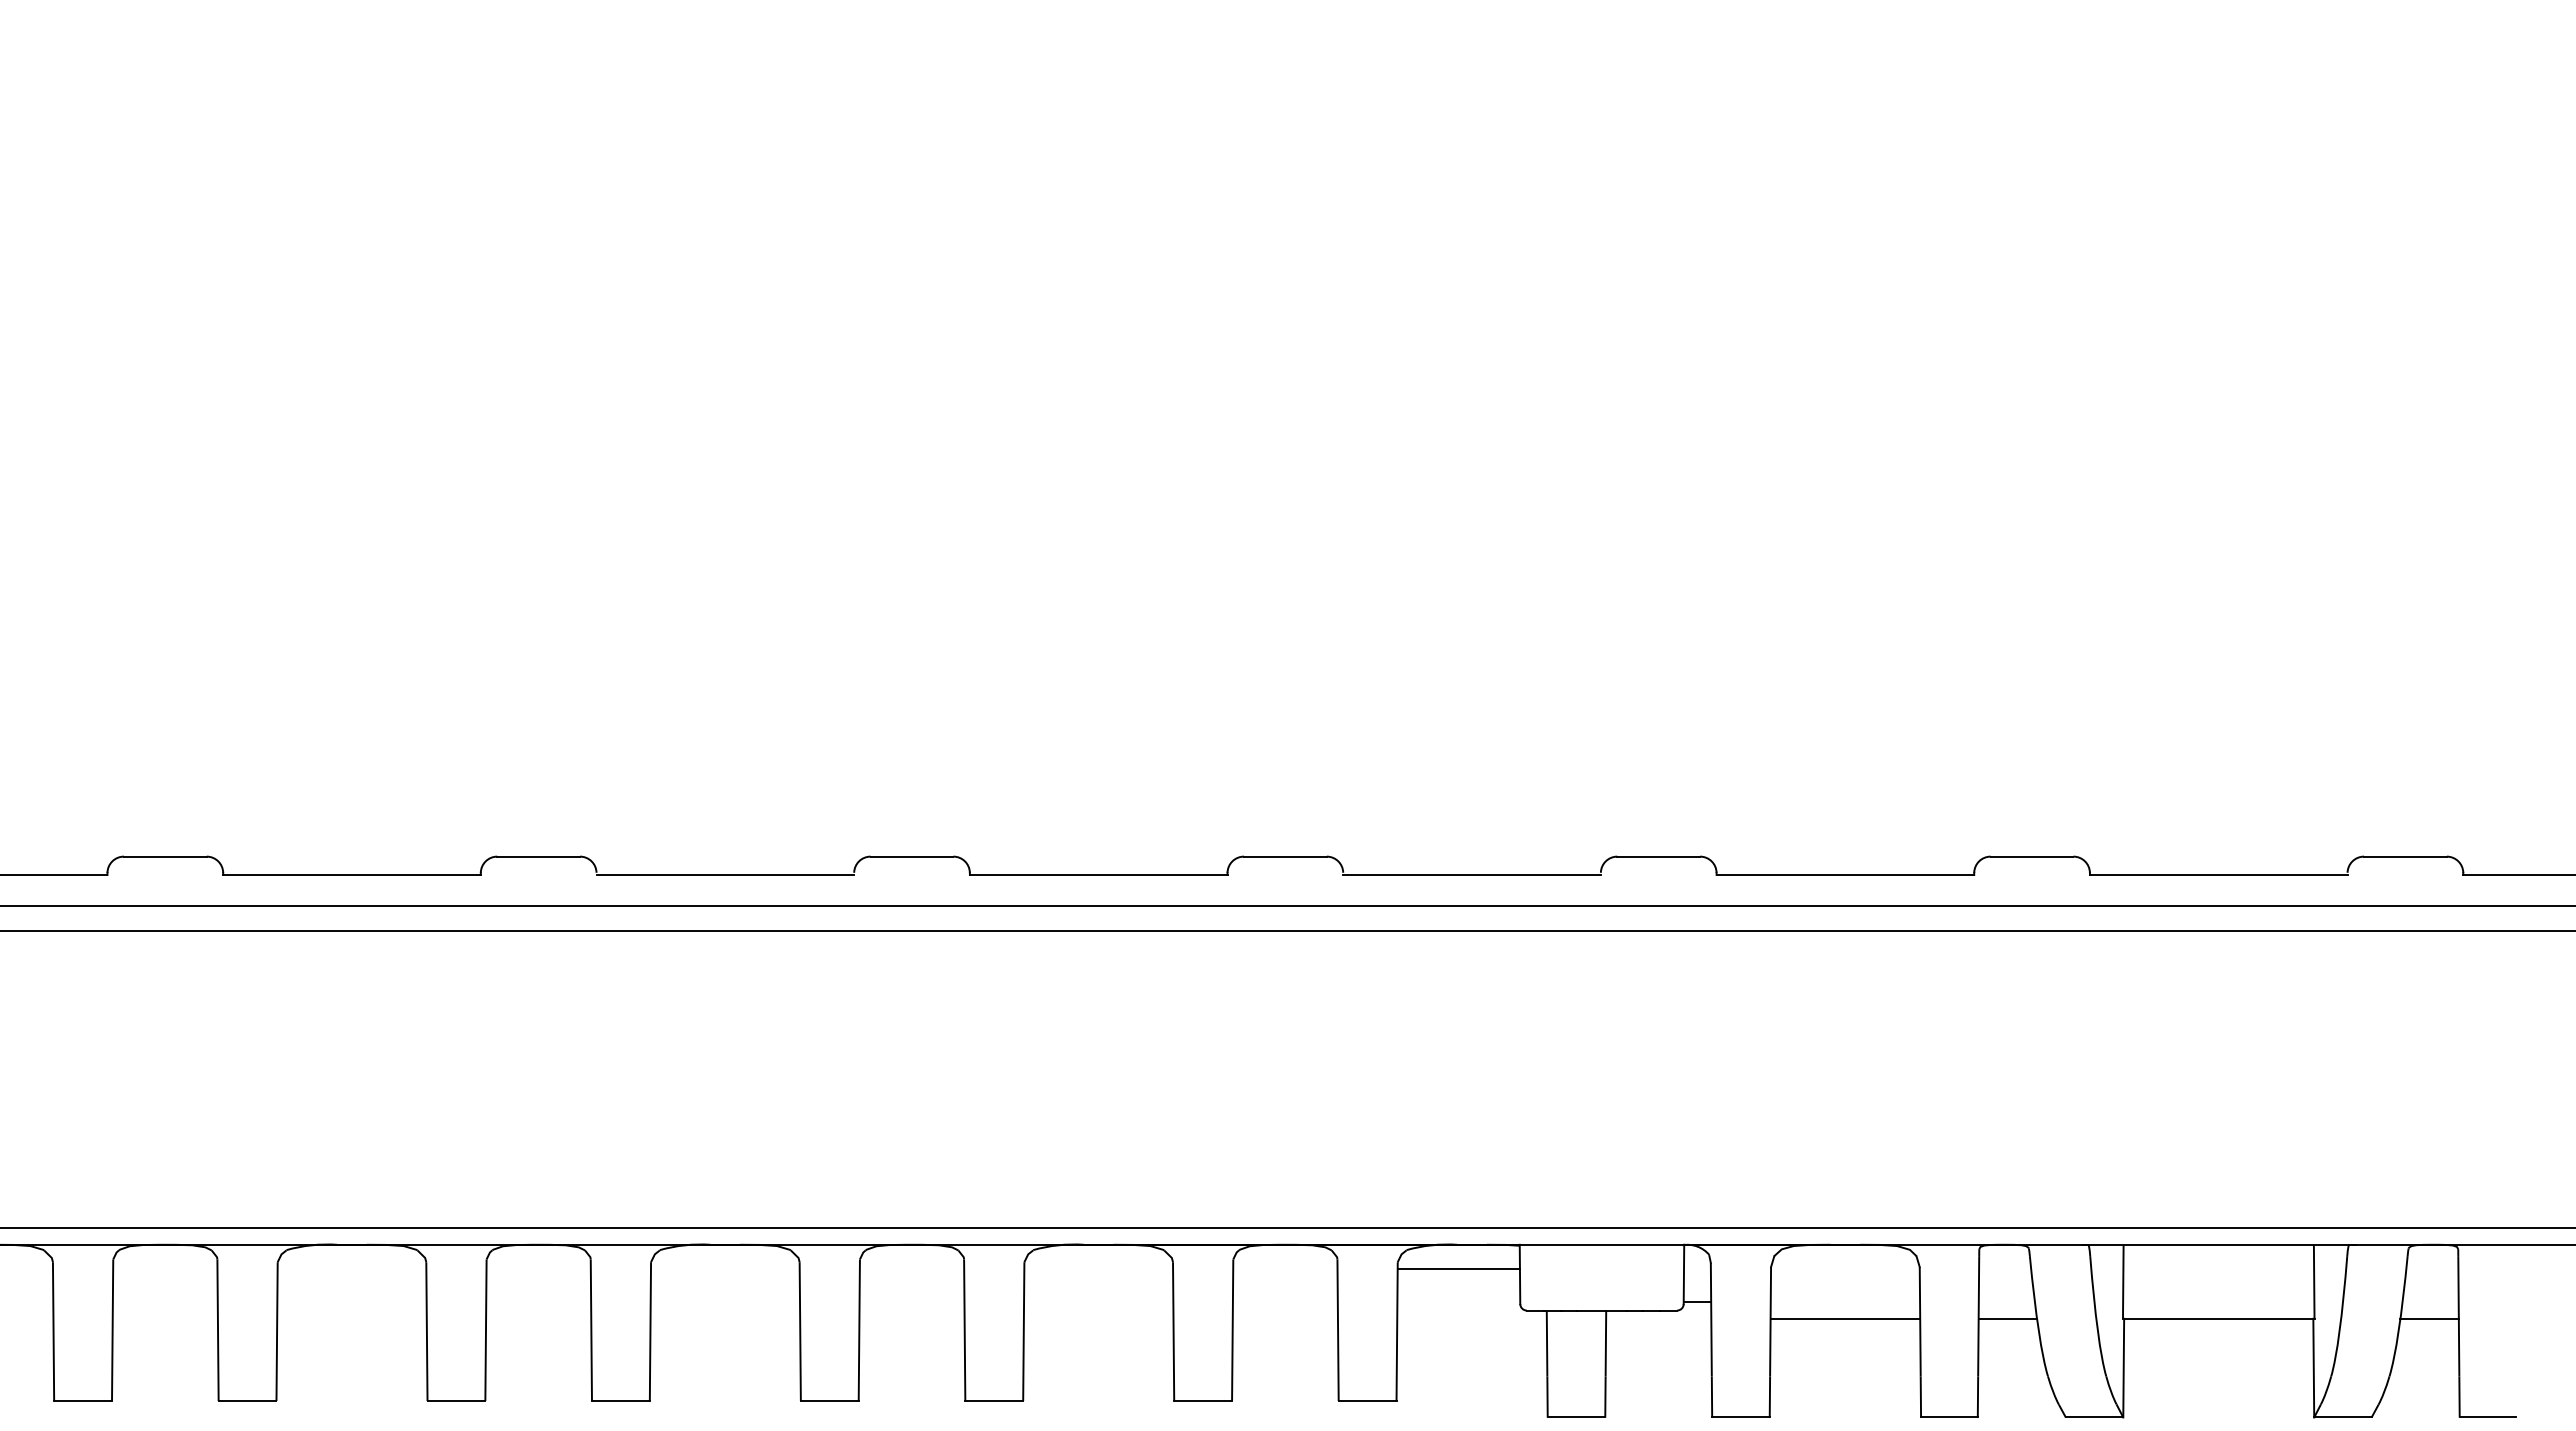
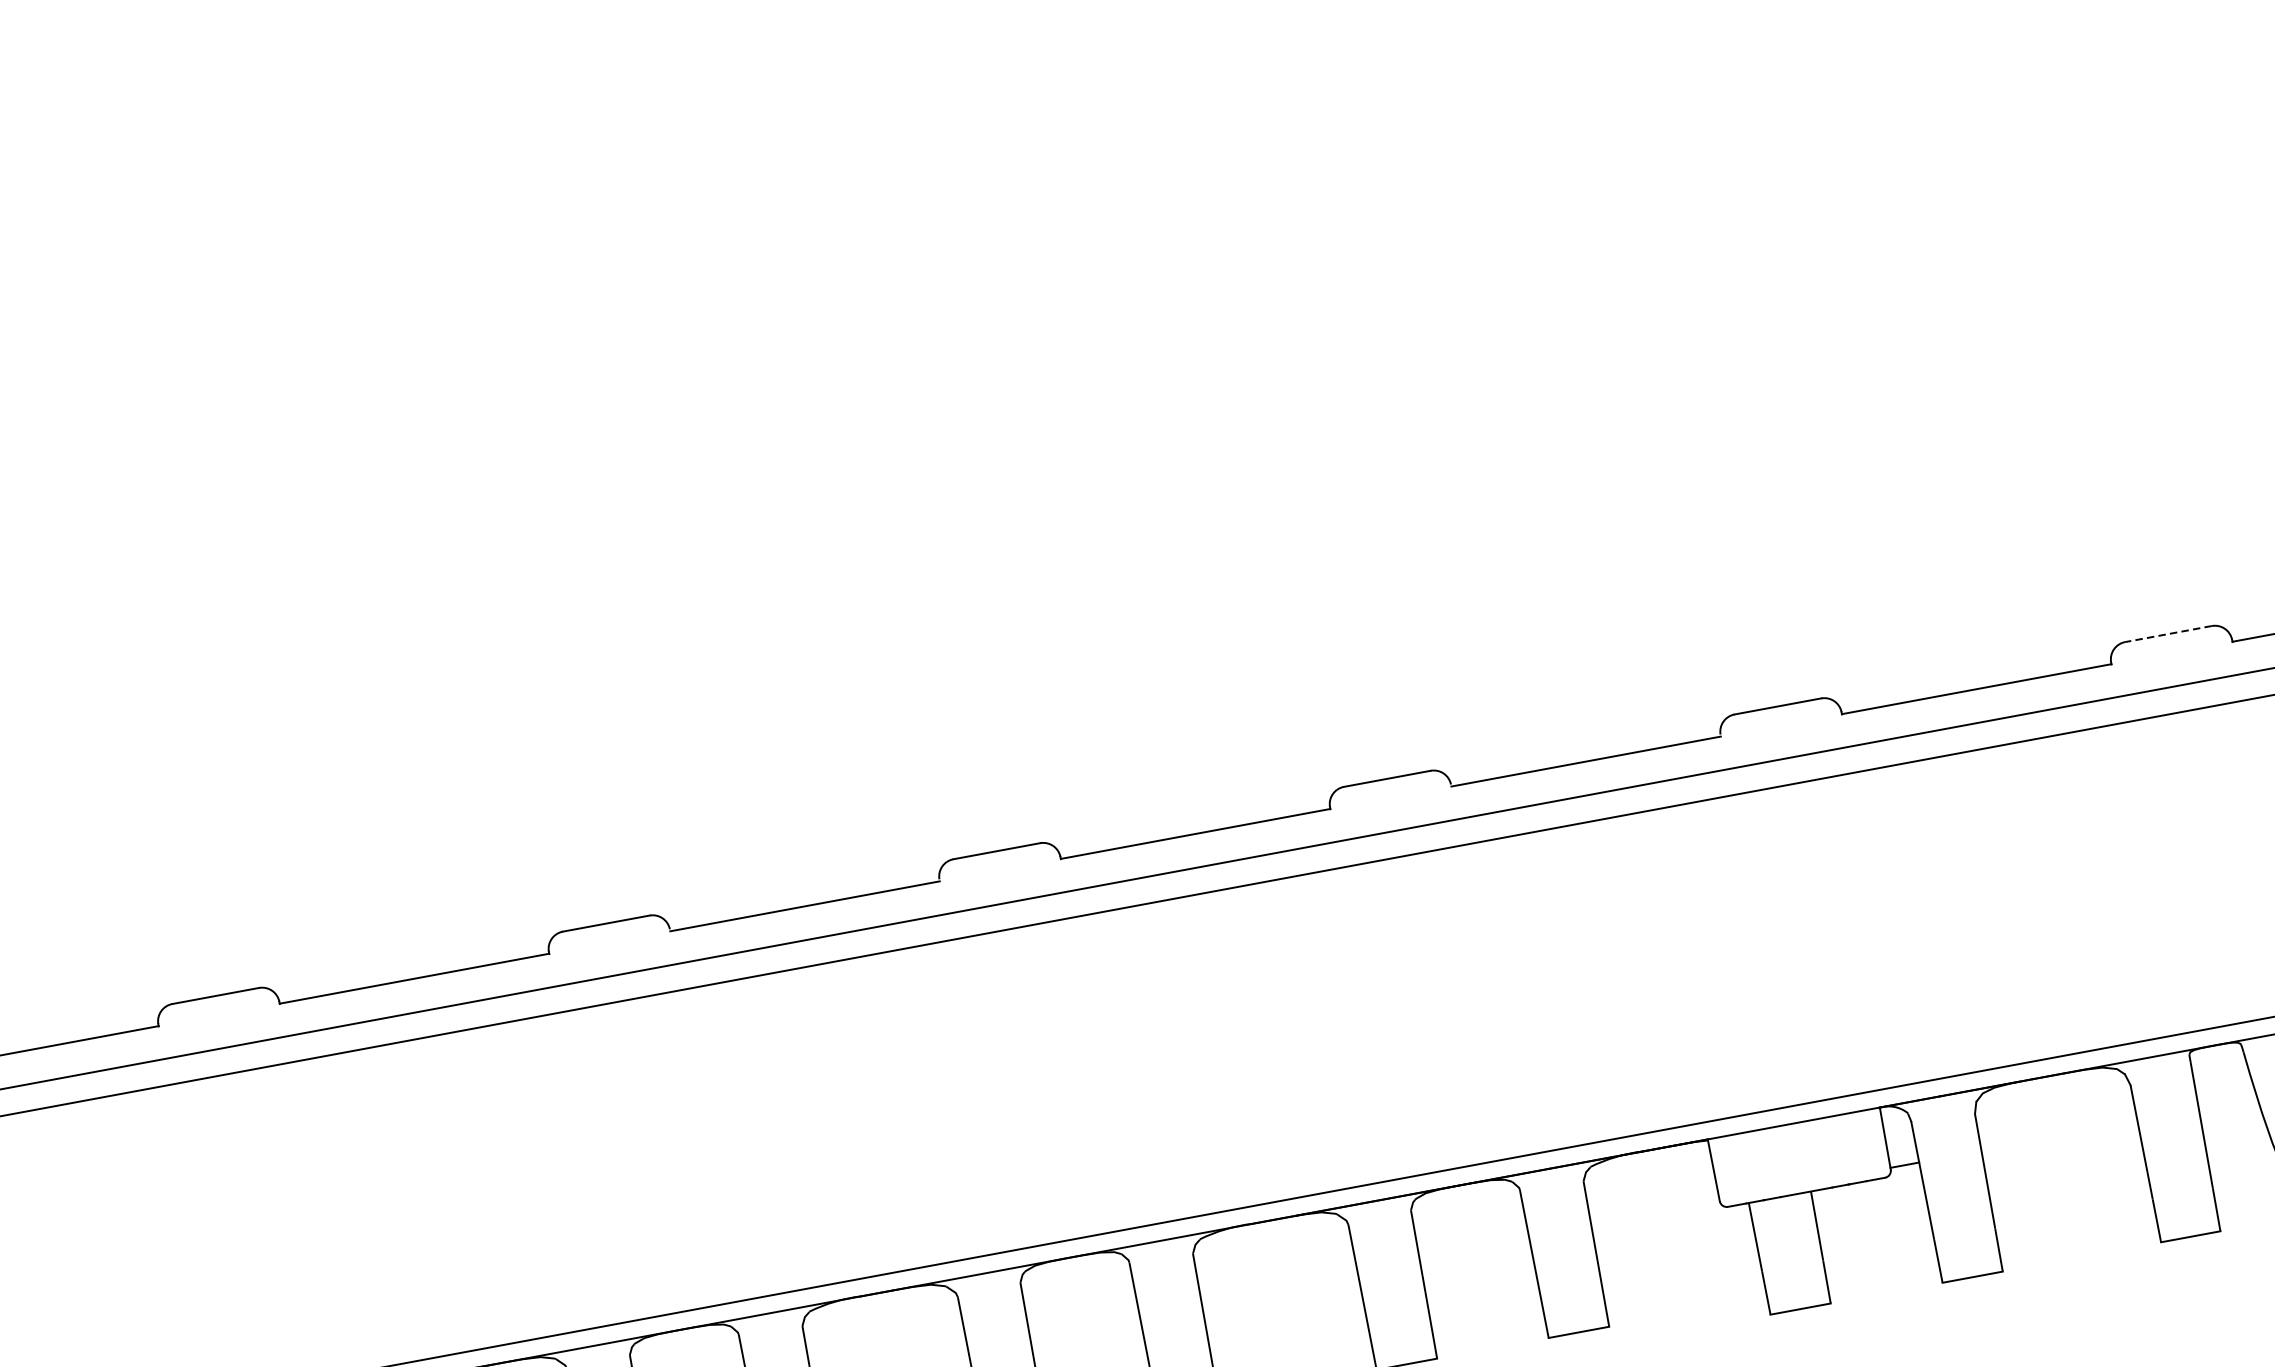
line: (2031, 856) -> (2167, 634), solid -> dashed
line: (1458, 1269) -> (1648, 1177), removed
line: (1845, 1318) -> (2062, 1153), removed
line: (2007, 1318) -> (2232, 1121), removed

